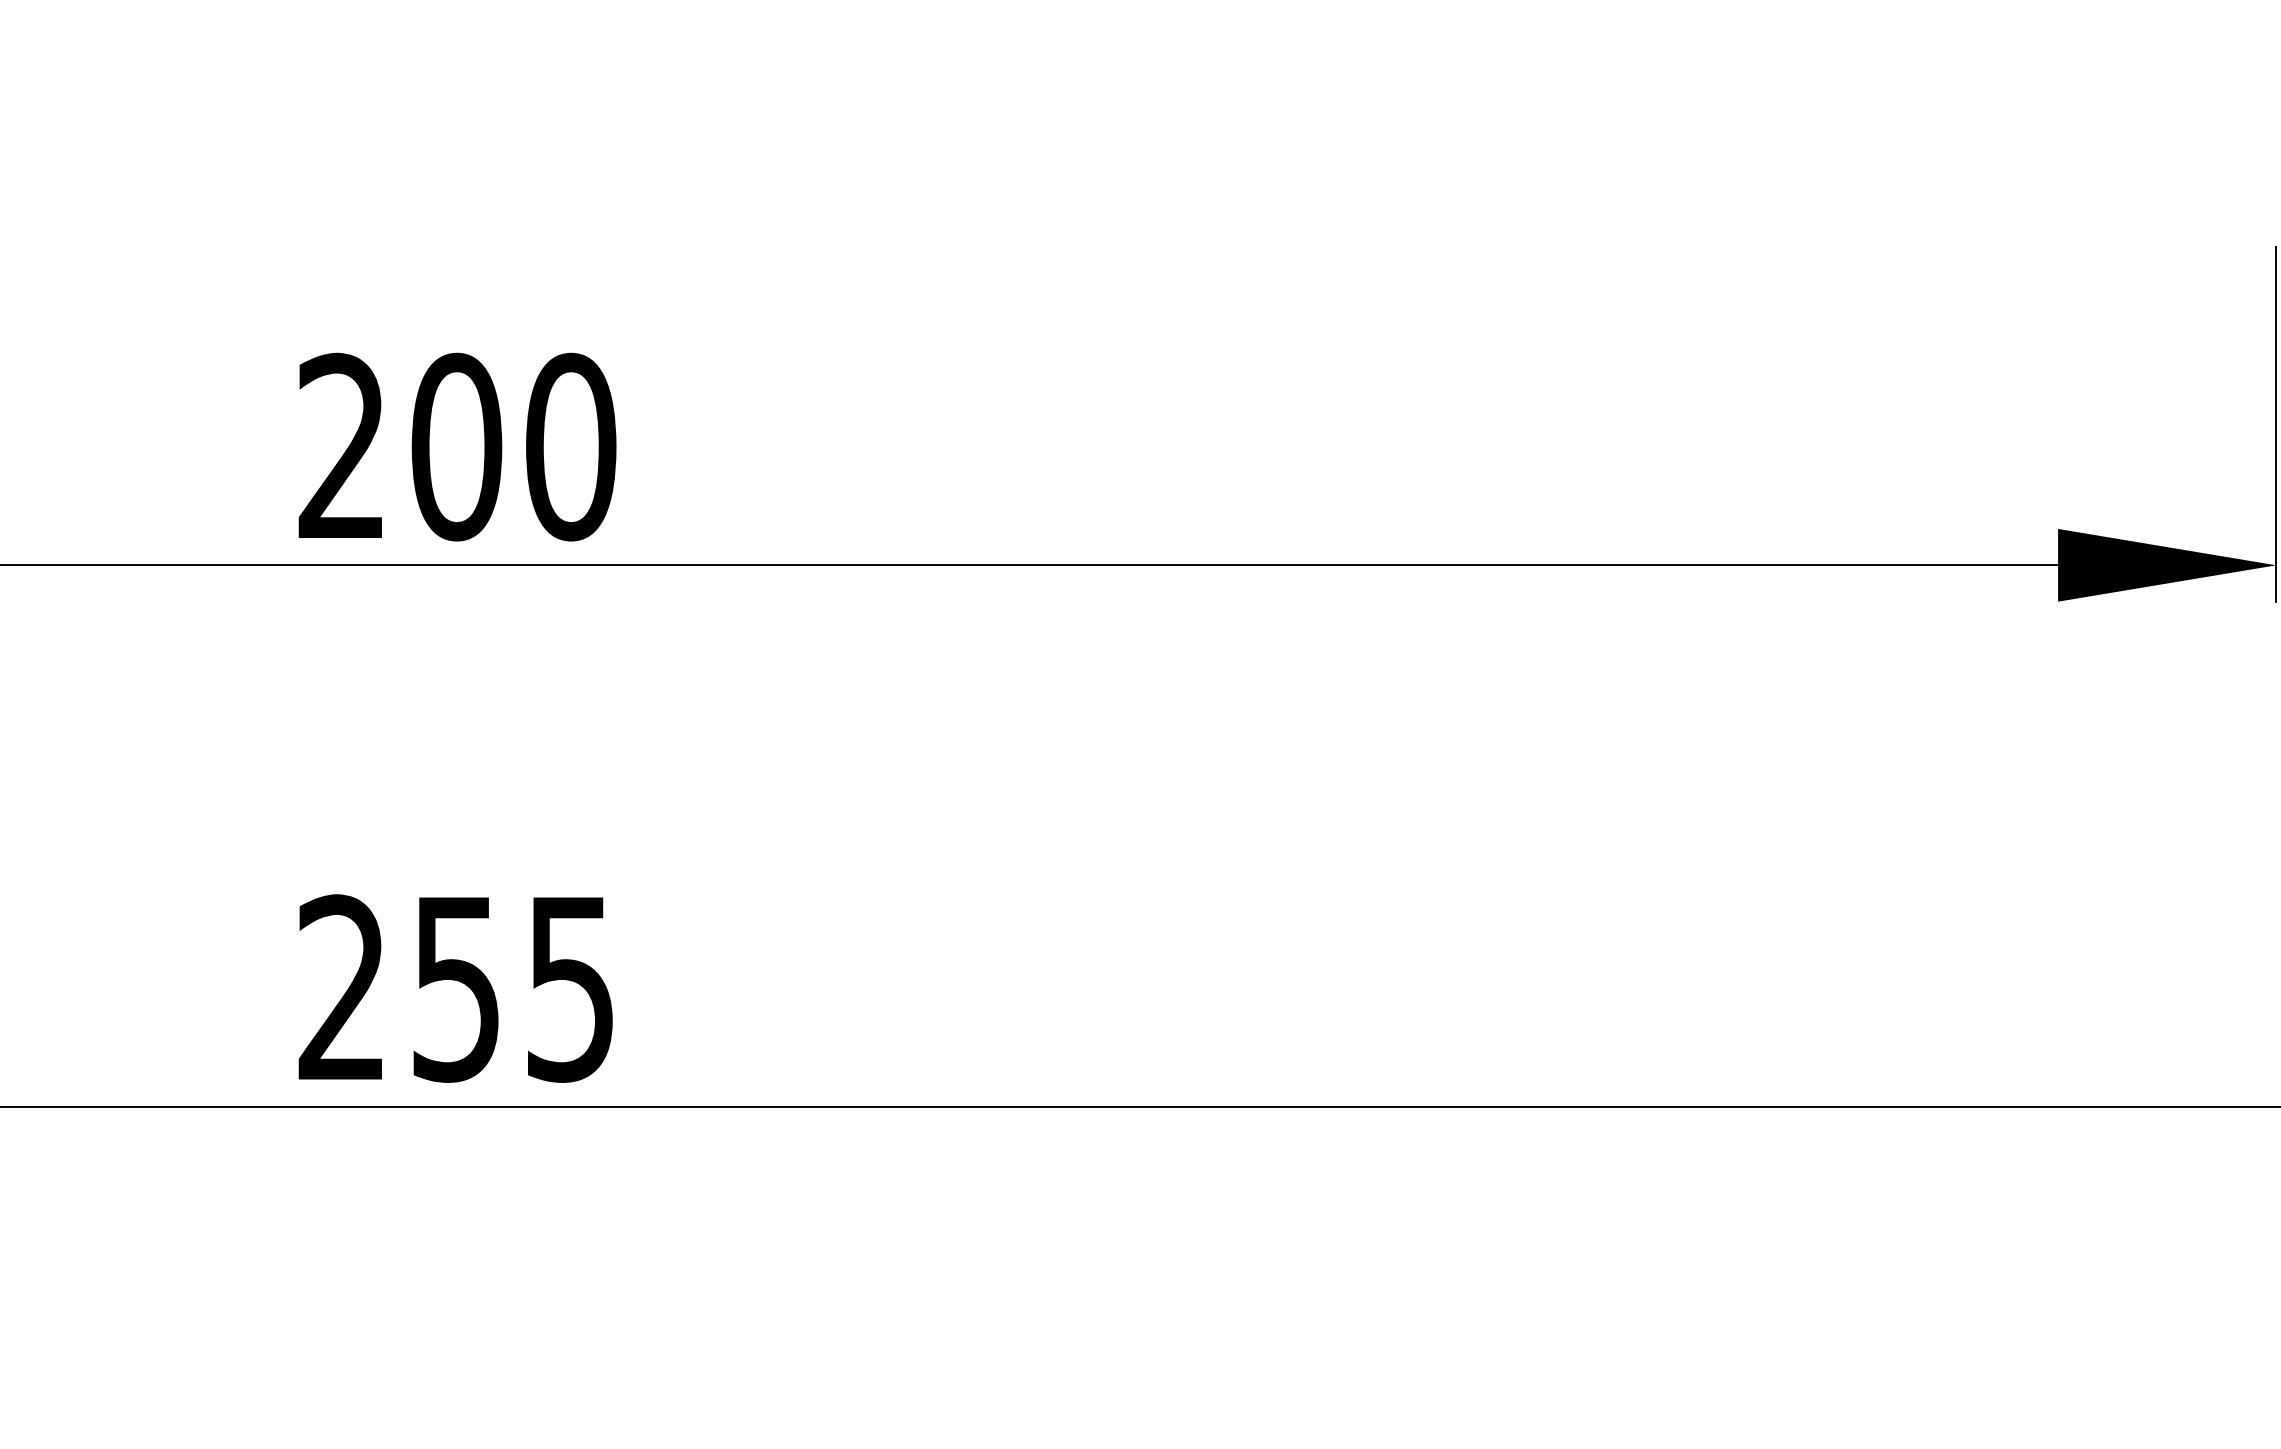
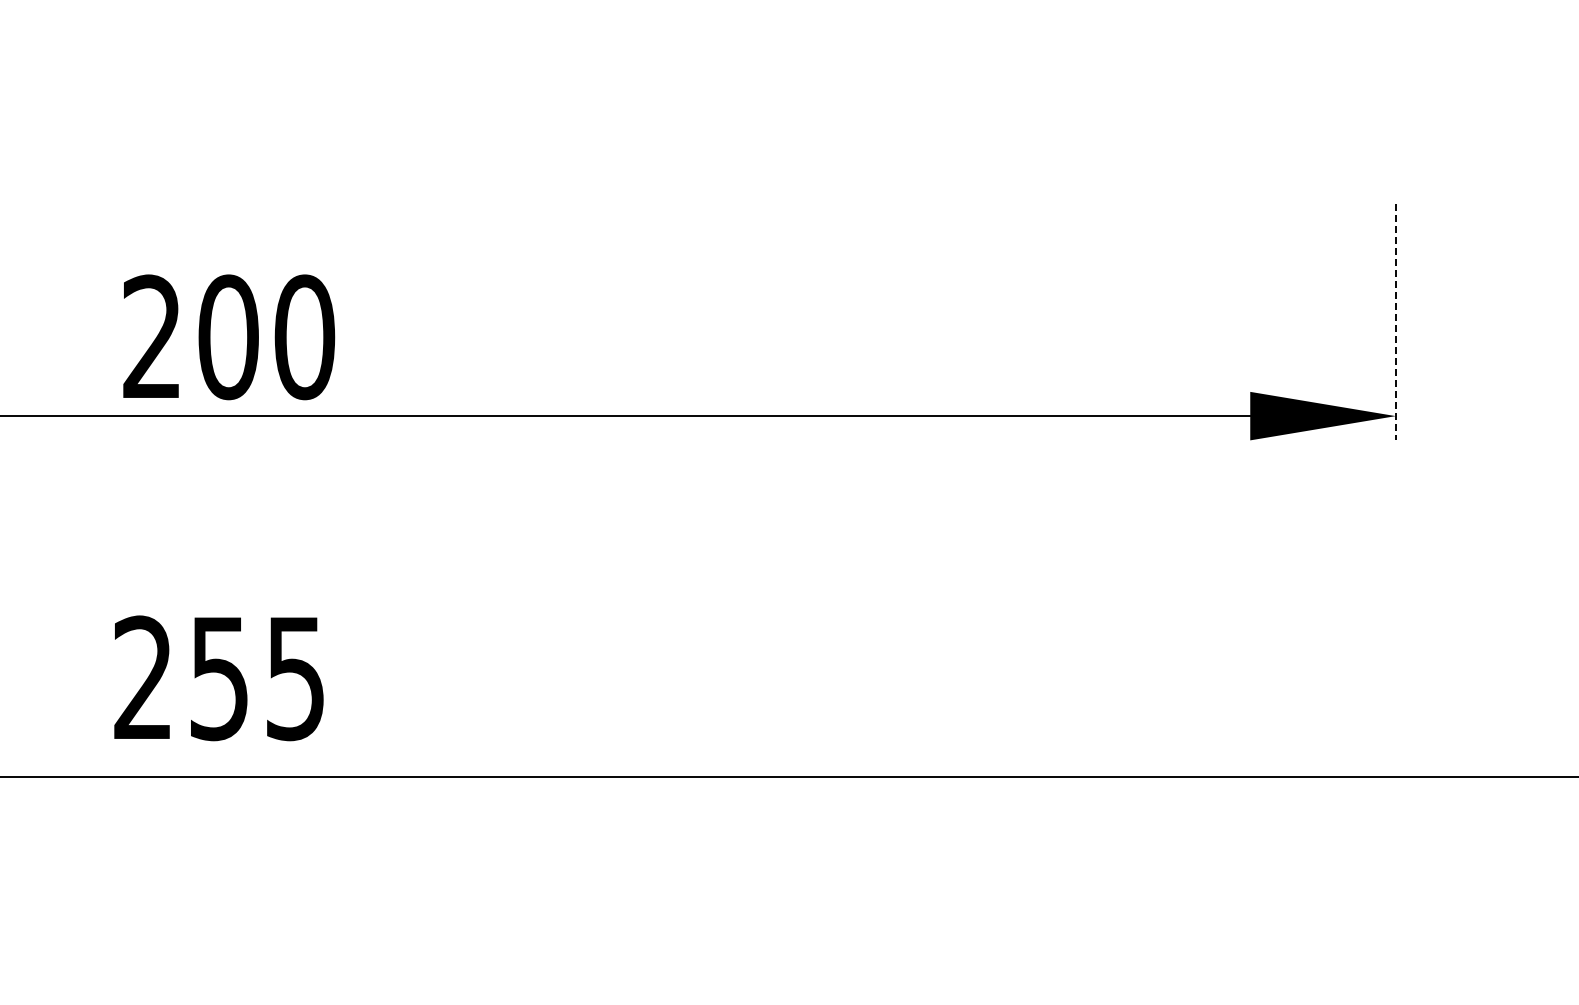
line: (2275, 424) -> (1395, 322), solid -> dashed
text: (458, 447) -> (229, 337), moved
text: (455, 988) -> (218, 678), moved

